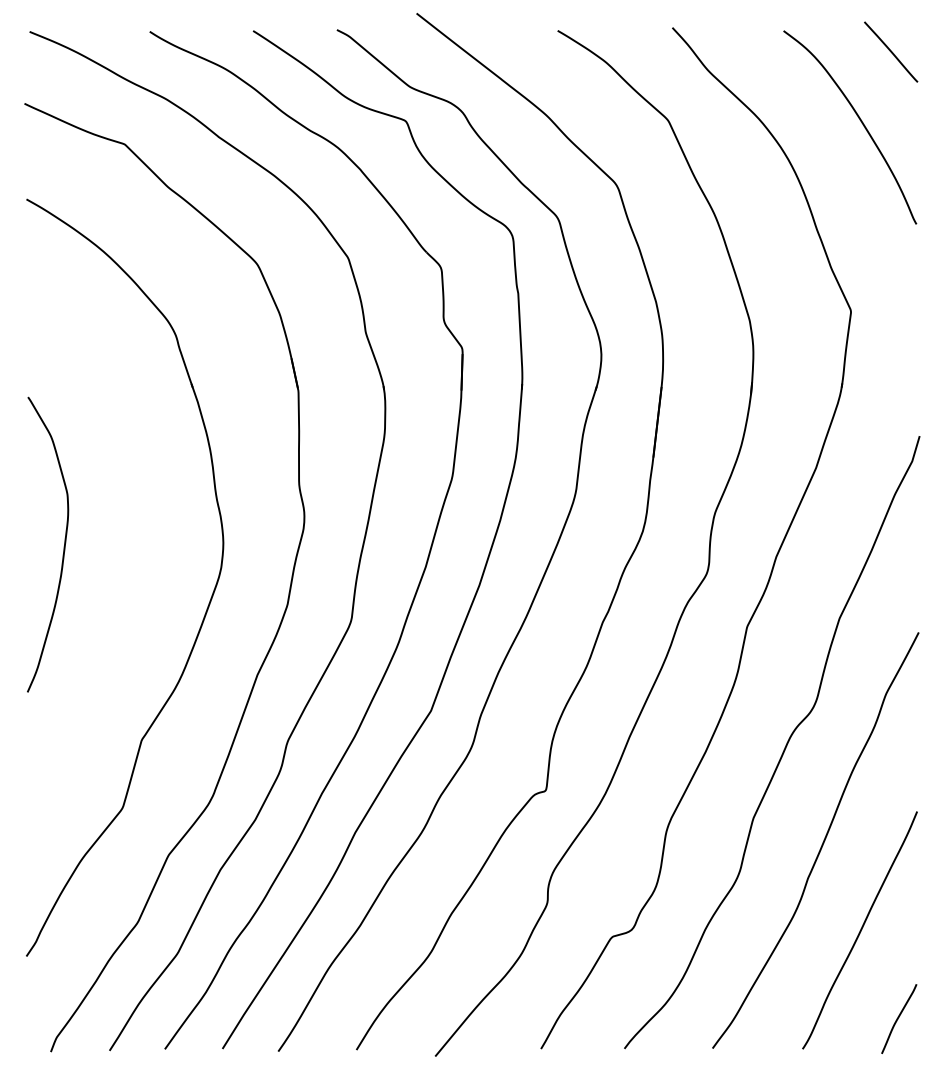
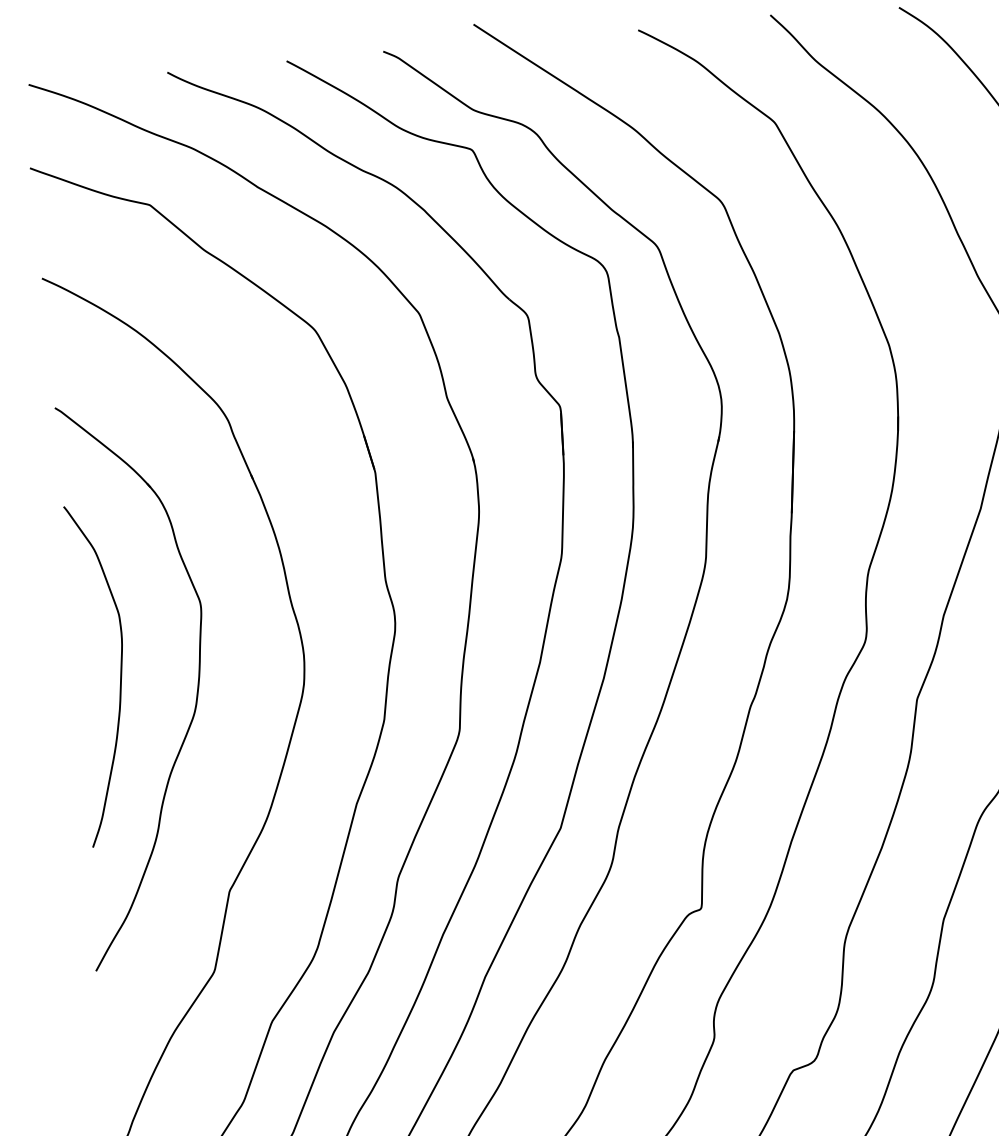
part: (128, 564) -> (196, 689), added

